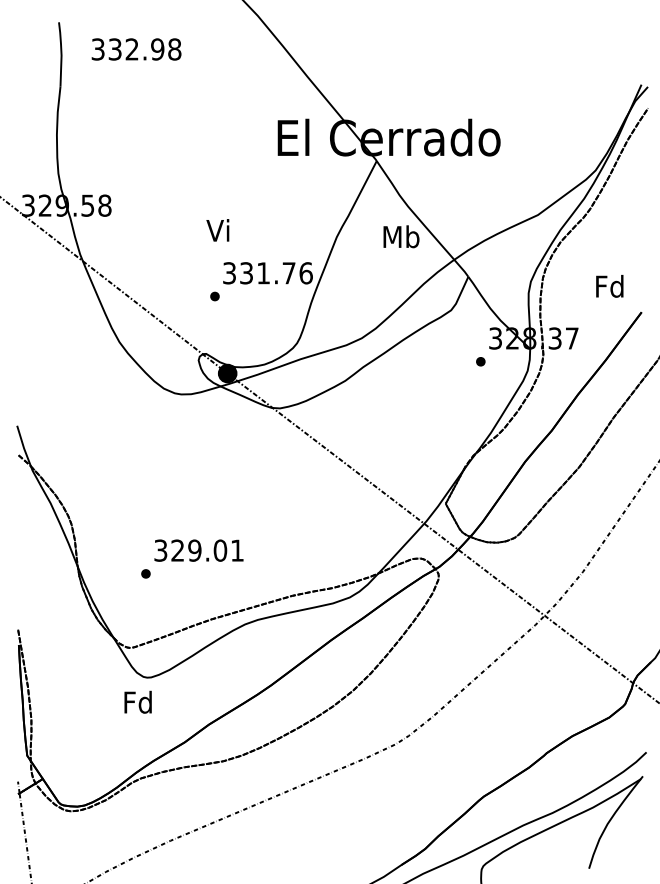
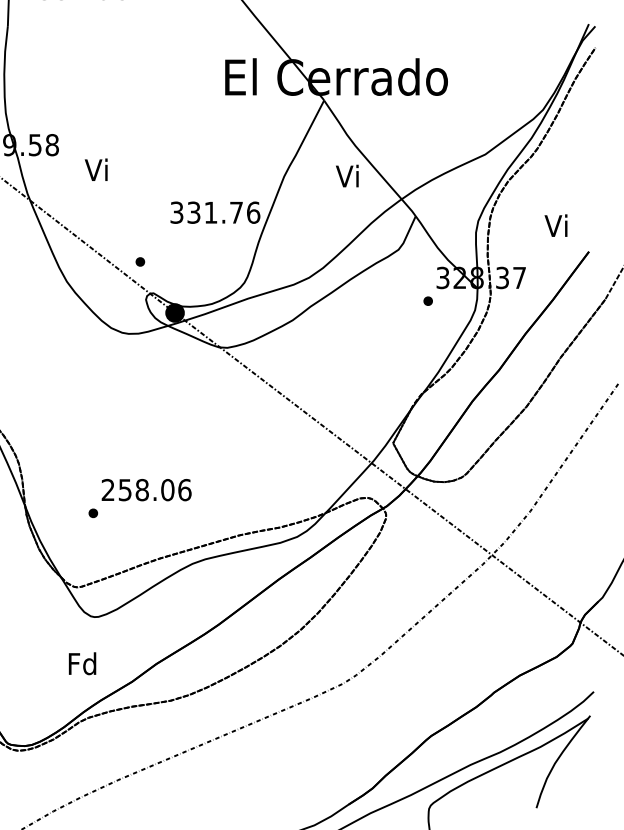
text: (217, 230) -> (95, 169), moved
text: (401, 236) -> (348, 175), Mb -> Vi
text: (609, 285) -> (556, 224), Fd -> Vi
part: (214, 296) -> (139, 261), moved
text: (199, 550) -> (146, 489), 329.01 -> 258.06
text: (137, 701) -> (81, 662), moved

